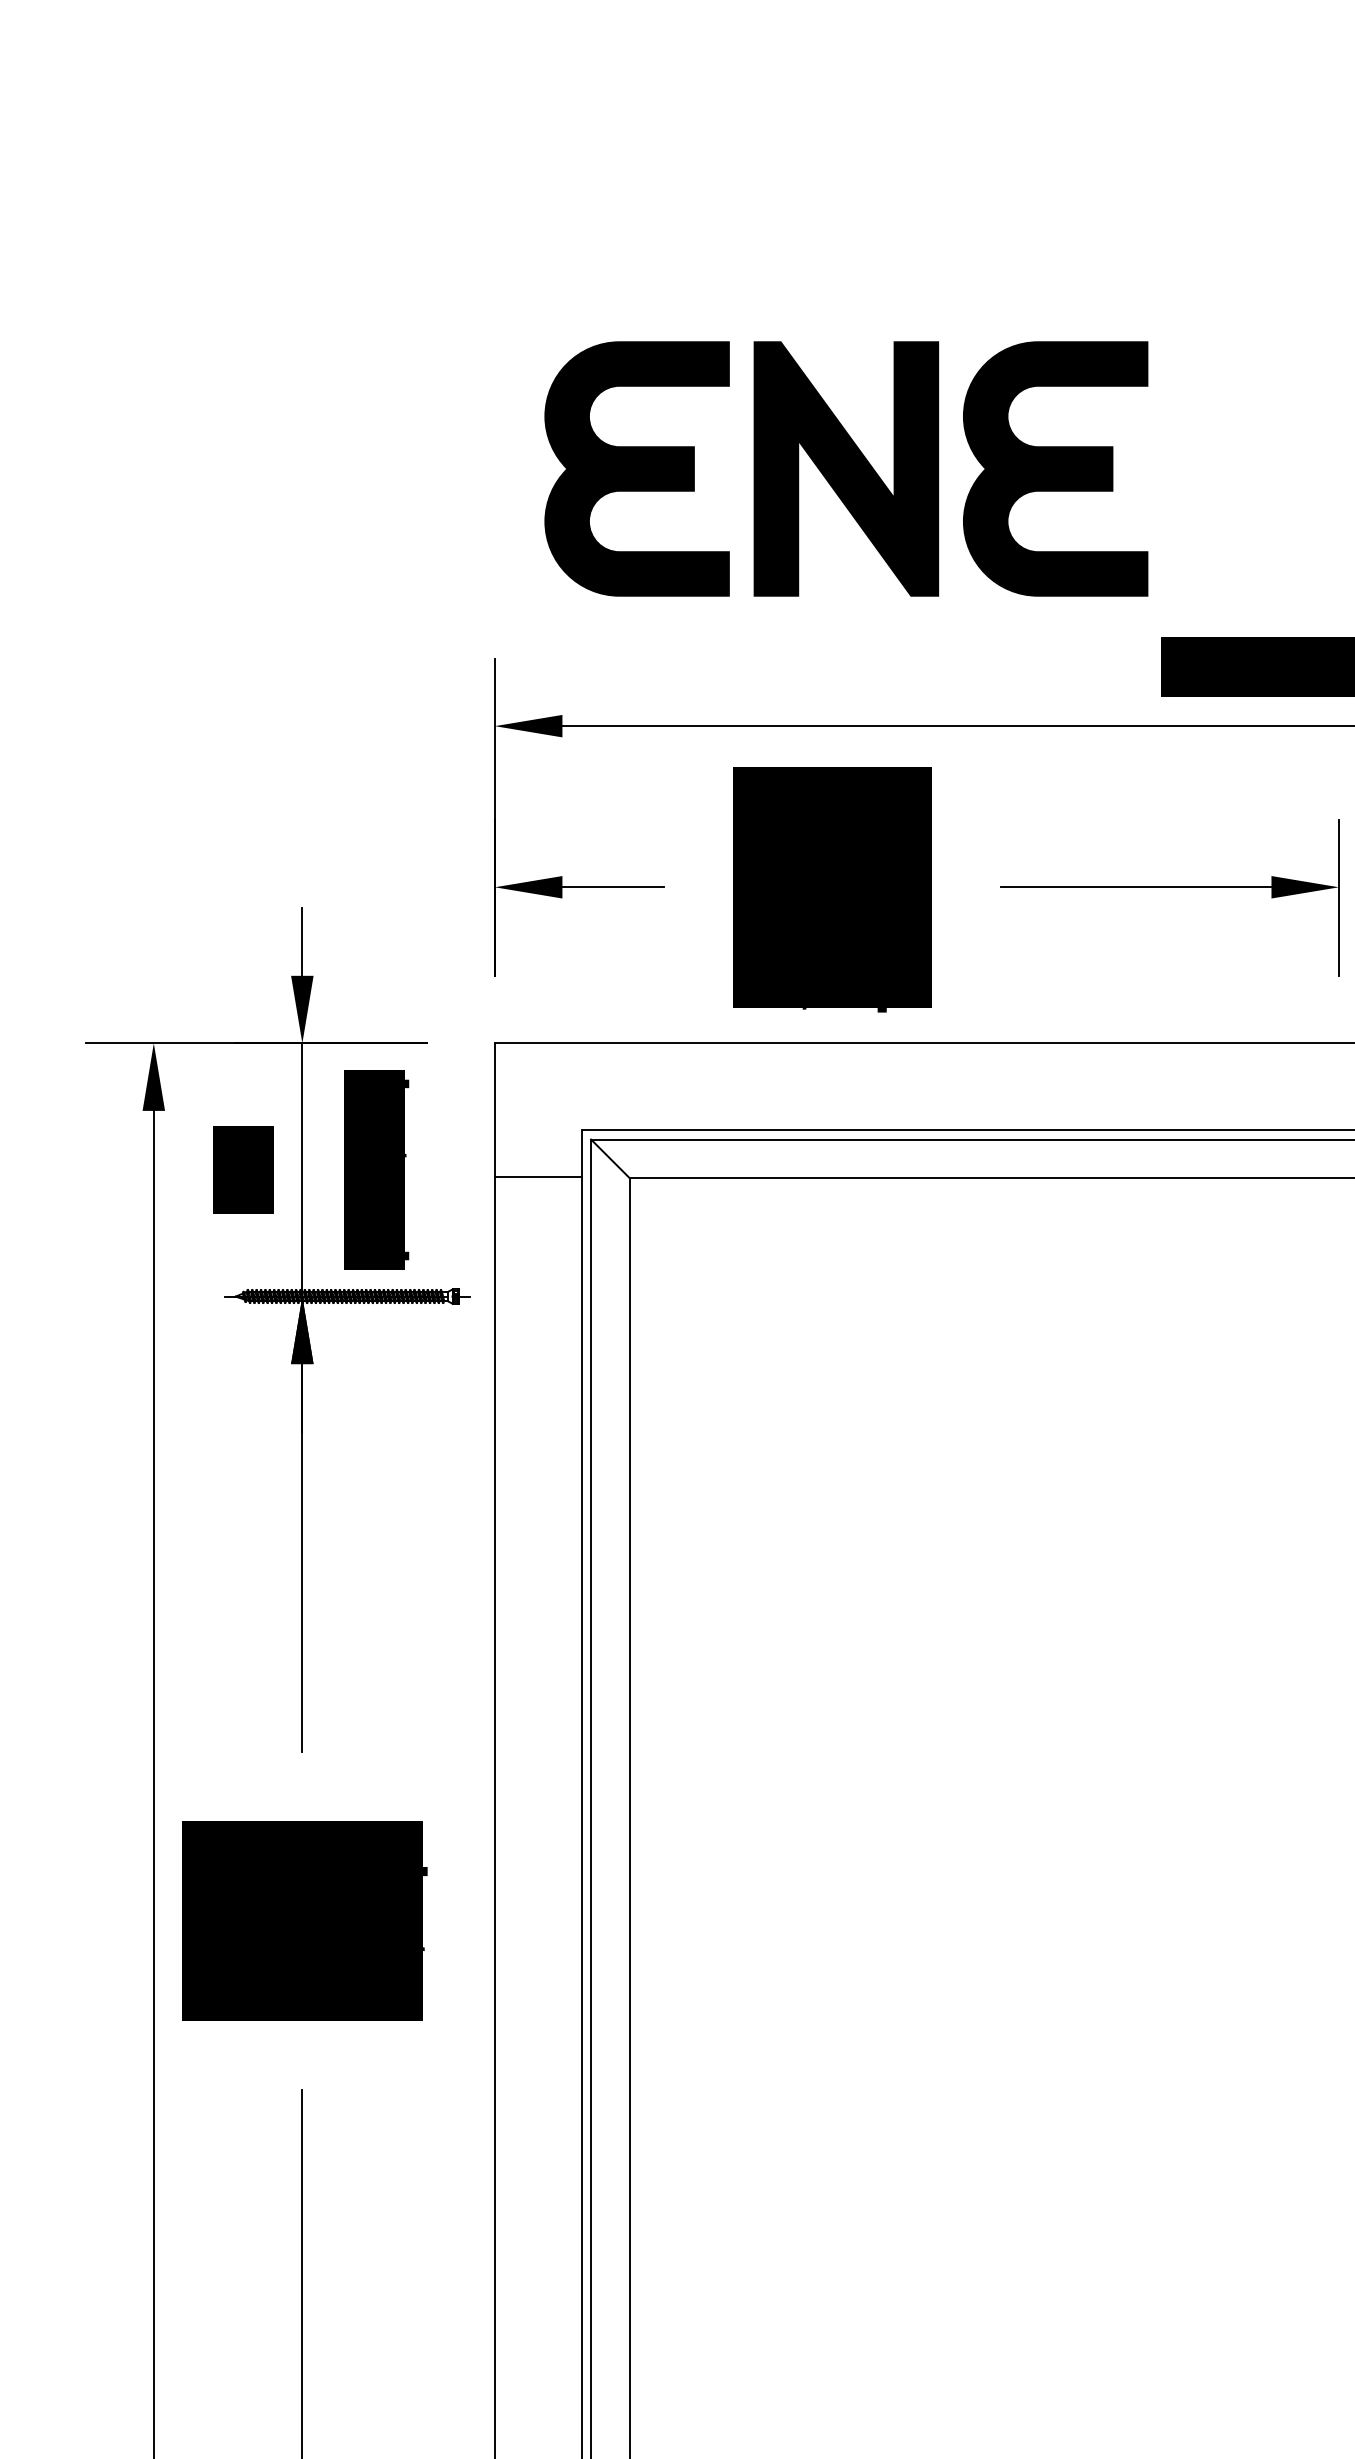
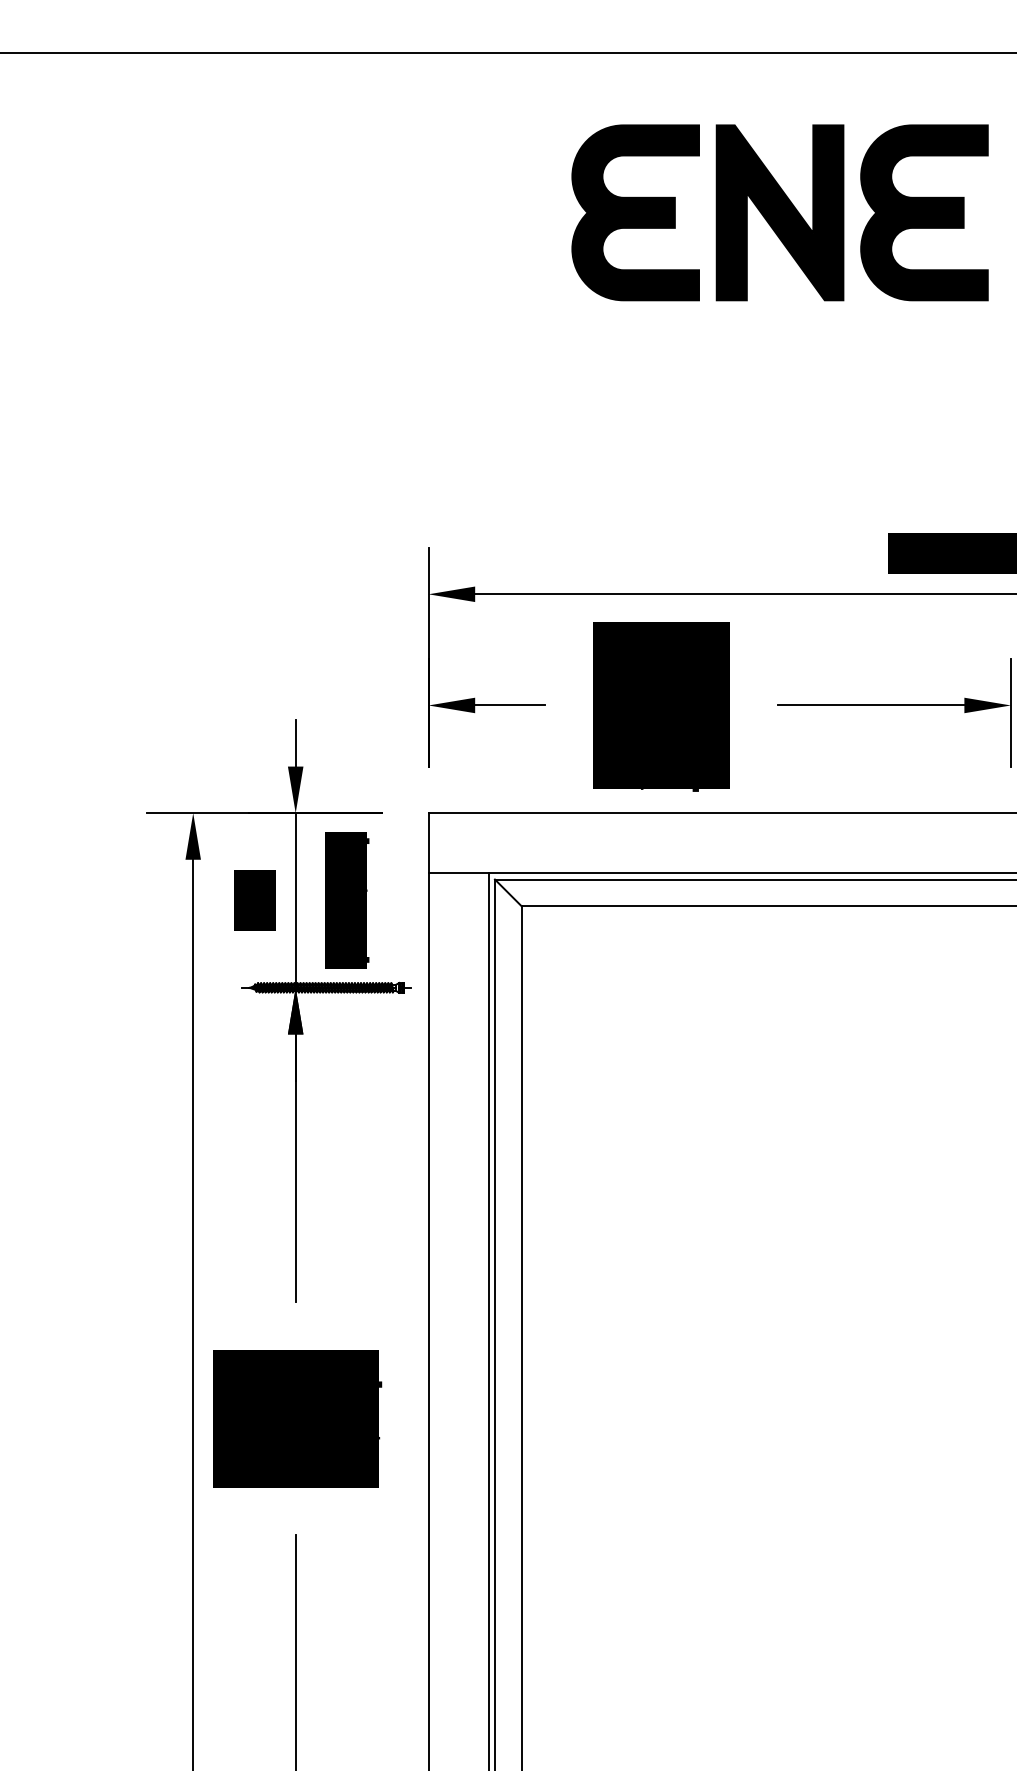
part: (845, 468) -> (779, 212), moved
line: (538, 1177) -> (458, 873), moved

